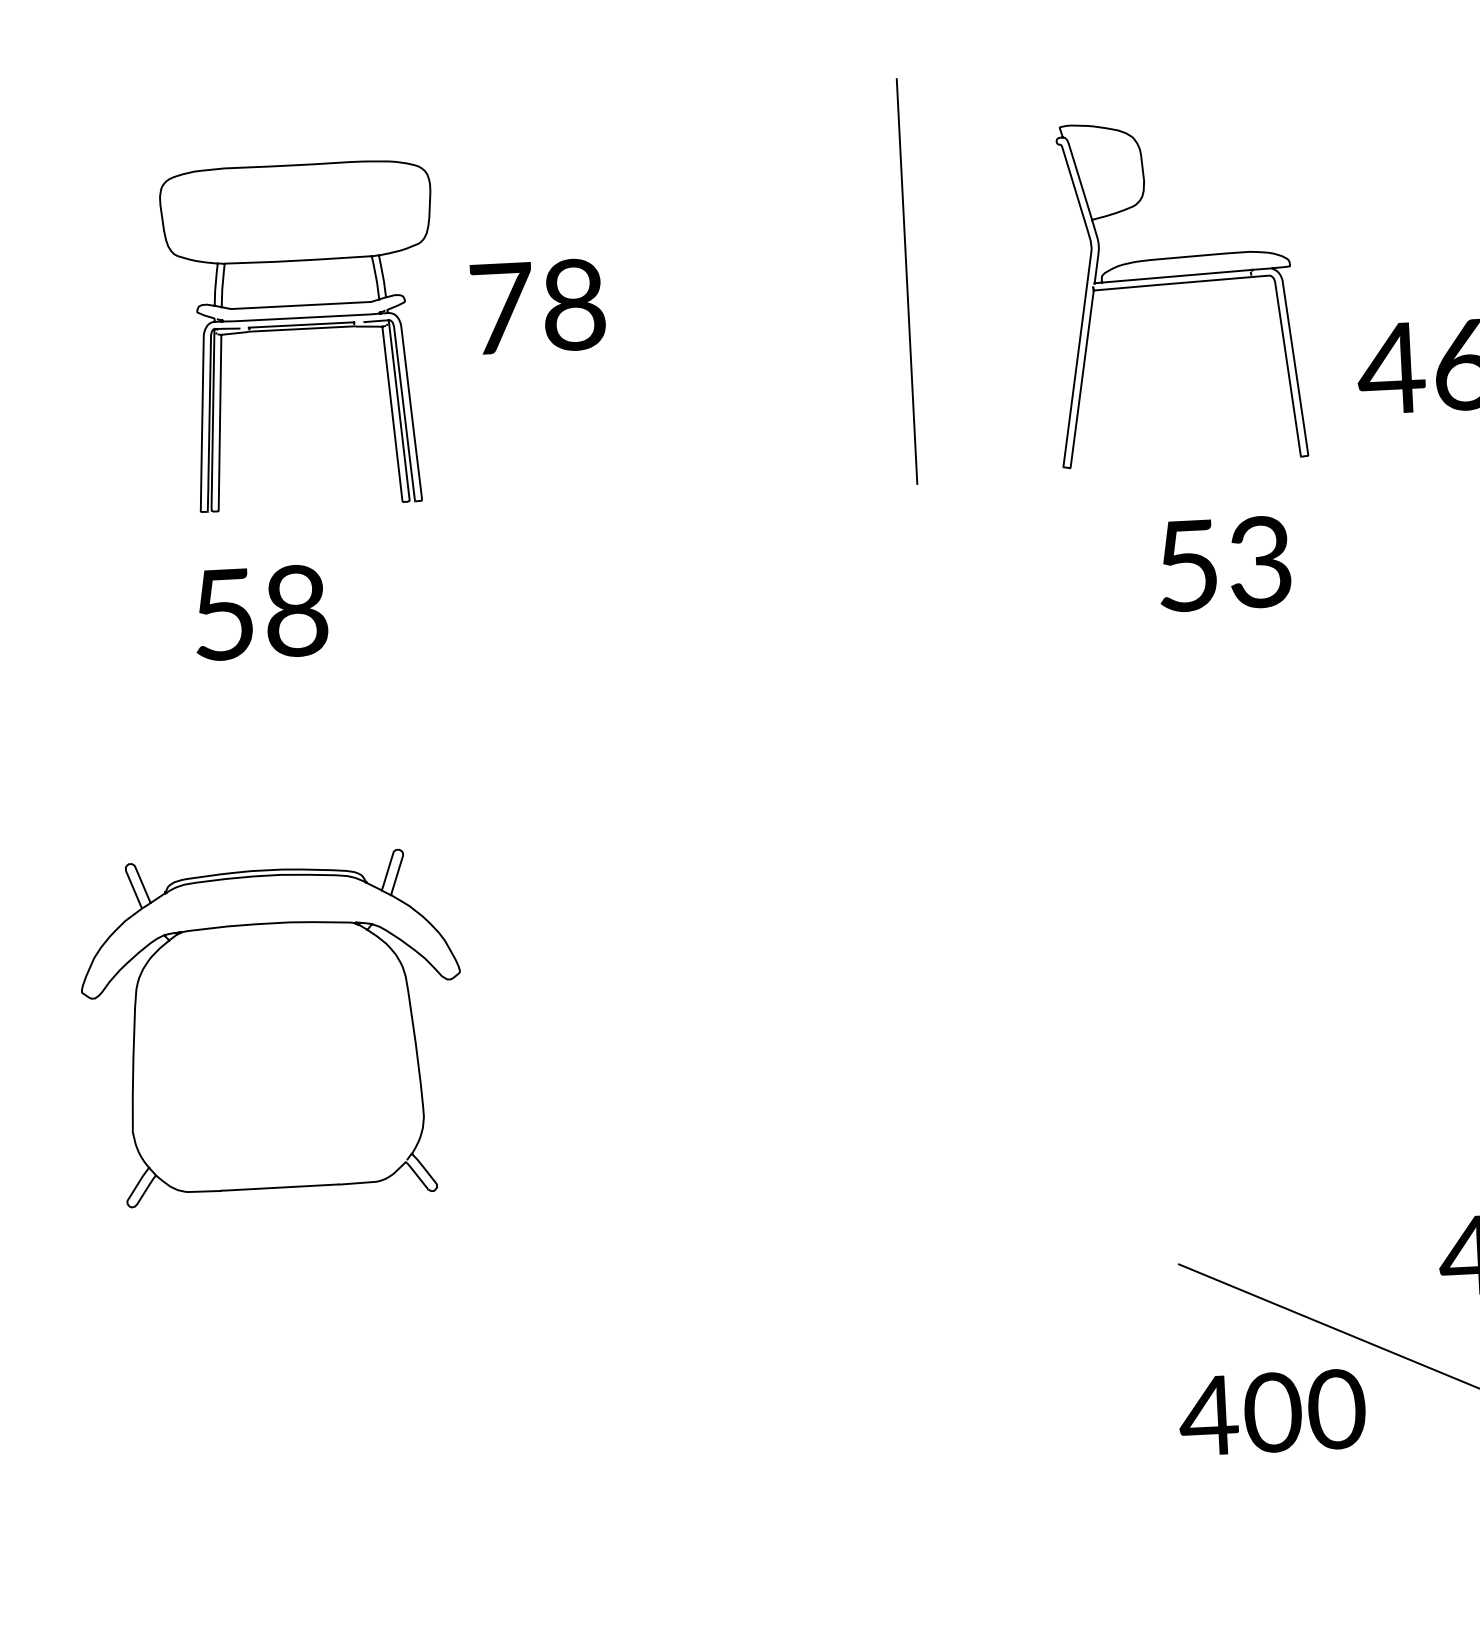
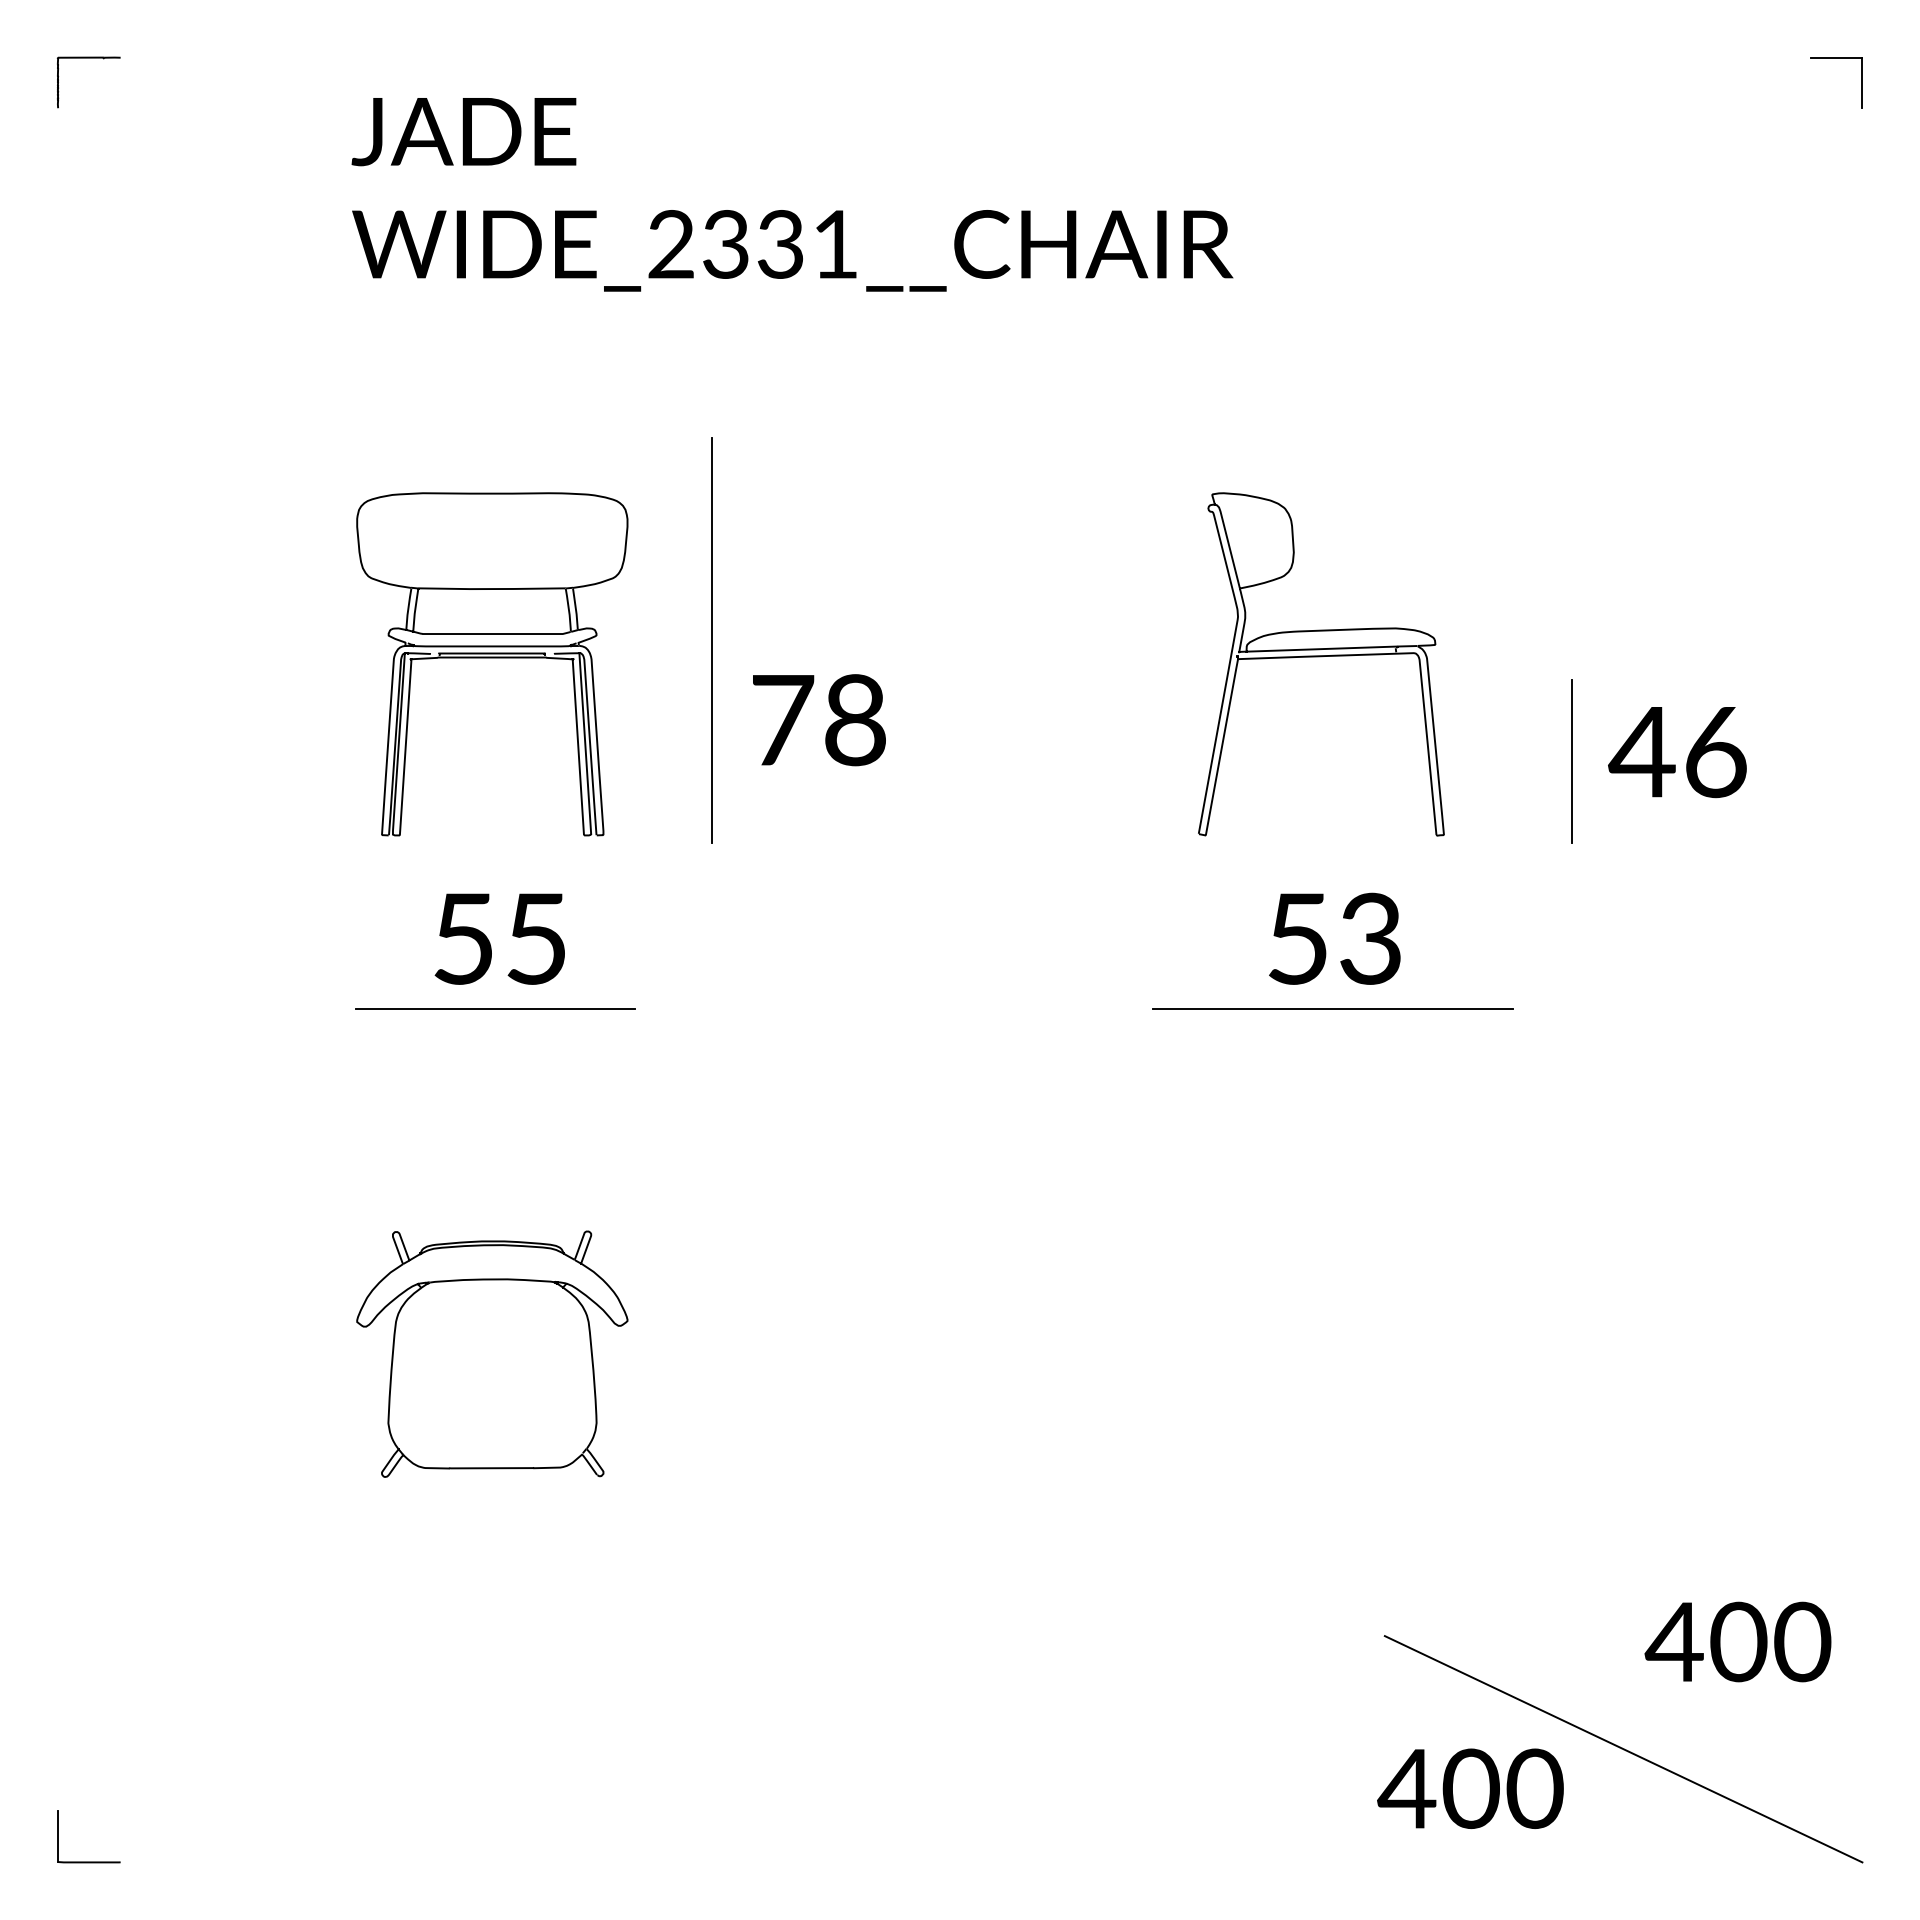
line: (906, 281) -> (711, 640), moved
part: (1177, 284) -> (1321, 657), moved
text: (538, 306) -> (819, 720), moved
part: (302, 335) -> (492, 664), moved
line: (1322, 381) -> (1572, 761), added
text: (1224, 563) -> (1334, 938), moved
text: (296, 610) -> (536, 938), 58 -> 55
line: (1095, 641) -> (1332, 1009), added
line: (259, 683) -> (495, 1009), added
part: (273, 1027) -> (492, 1353), size x0.71

